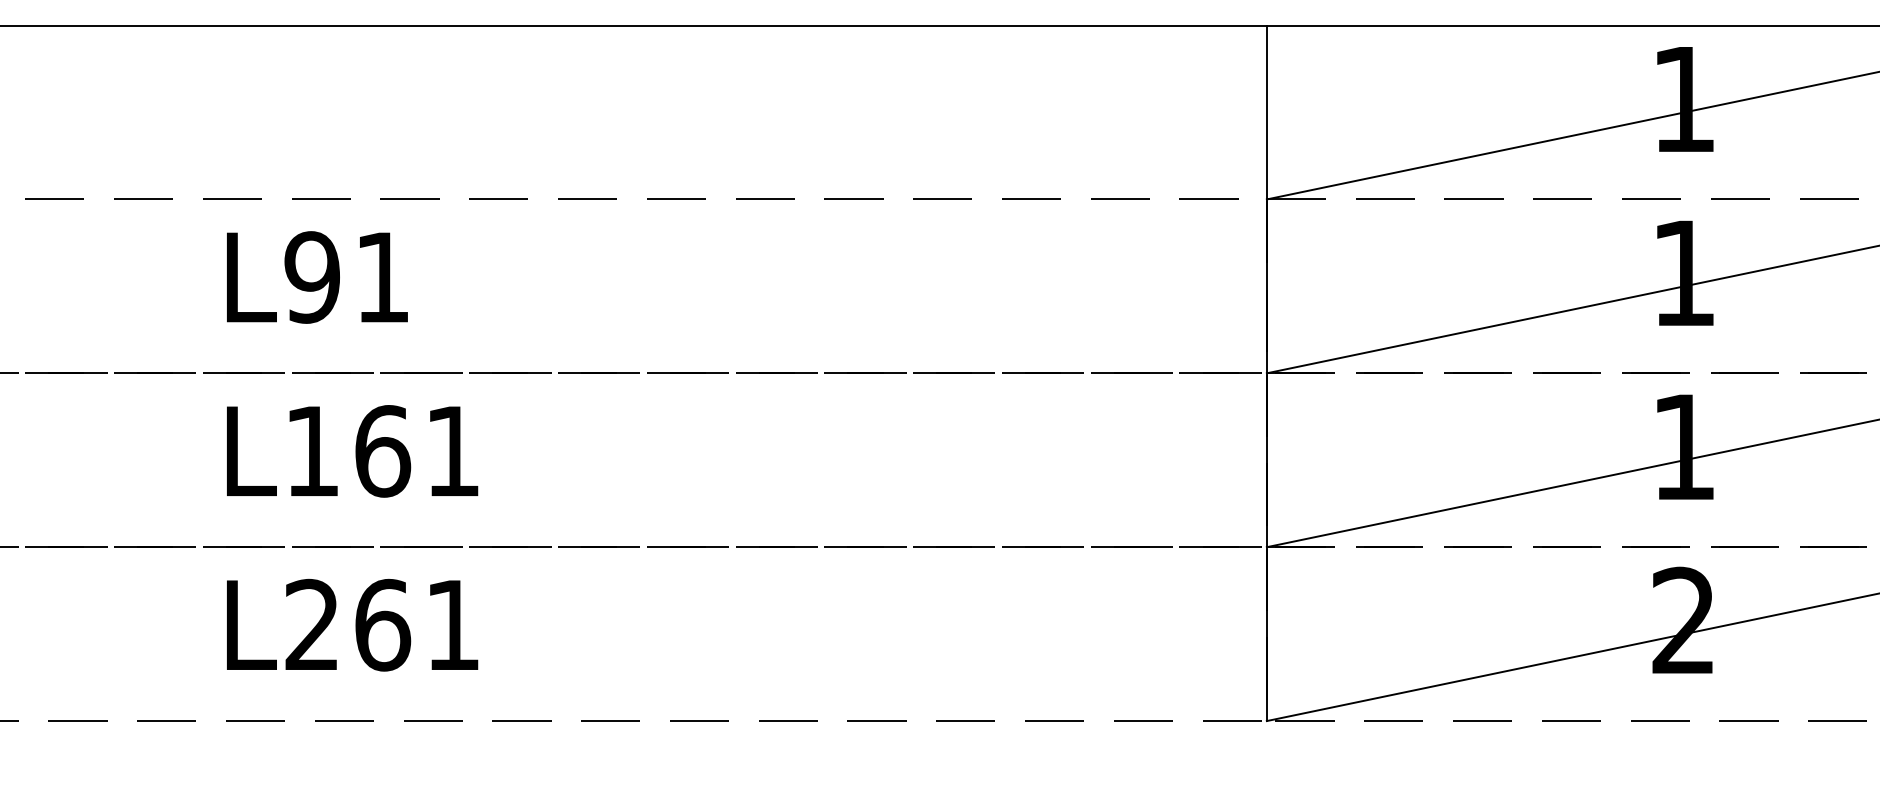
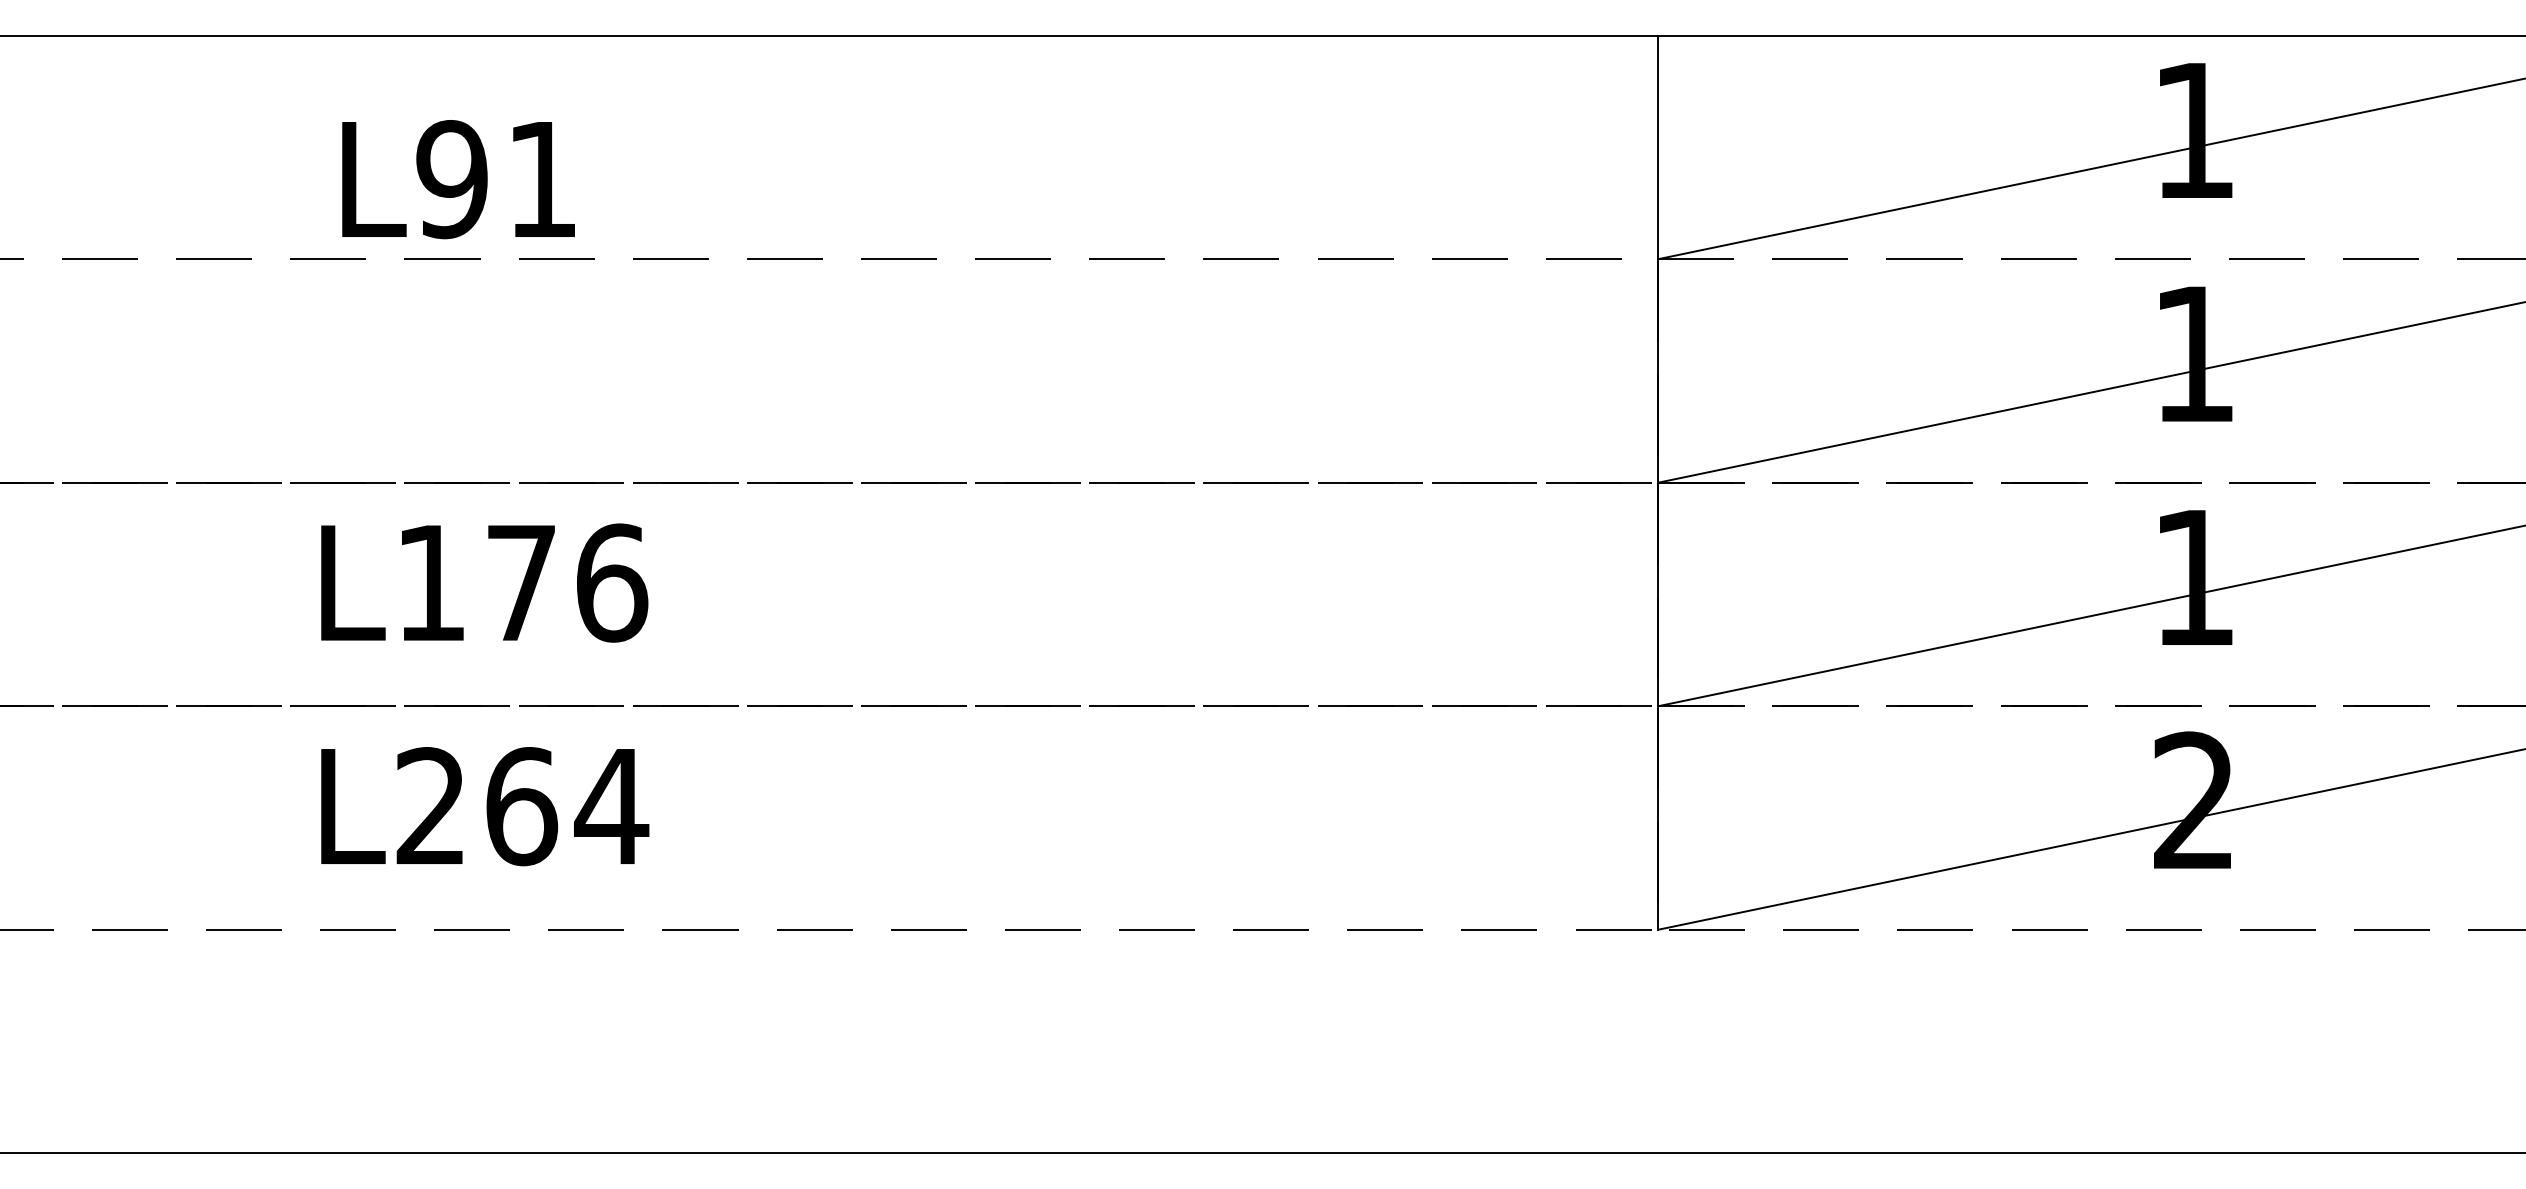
text: (317, 277) -> (458, 179), moved
text: (418, 450) -> (567, 582), L161 -> L176
text: (452, 625) -> (611, 806), L261 -> L264

